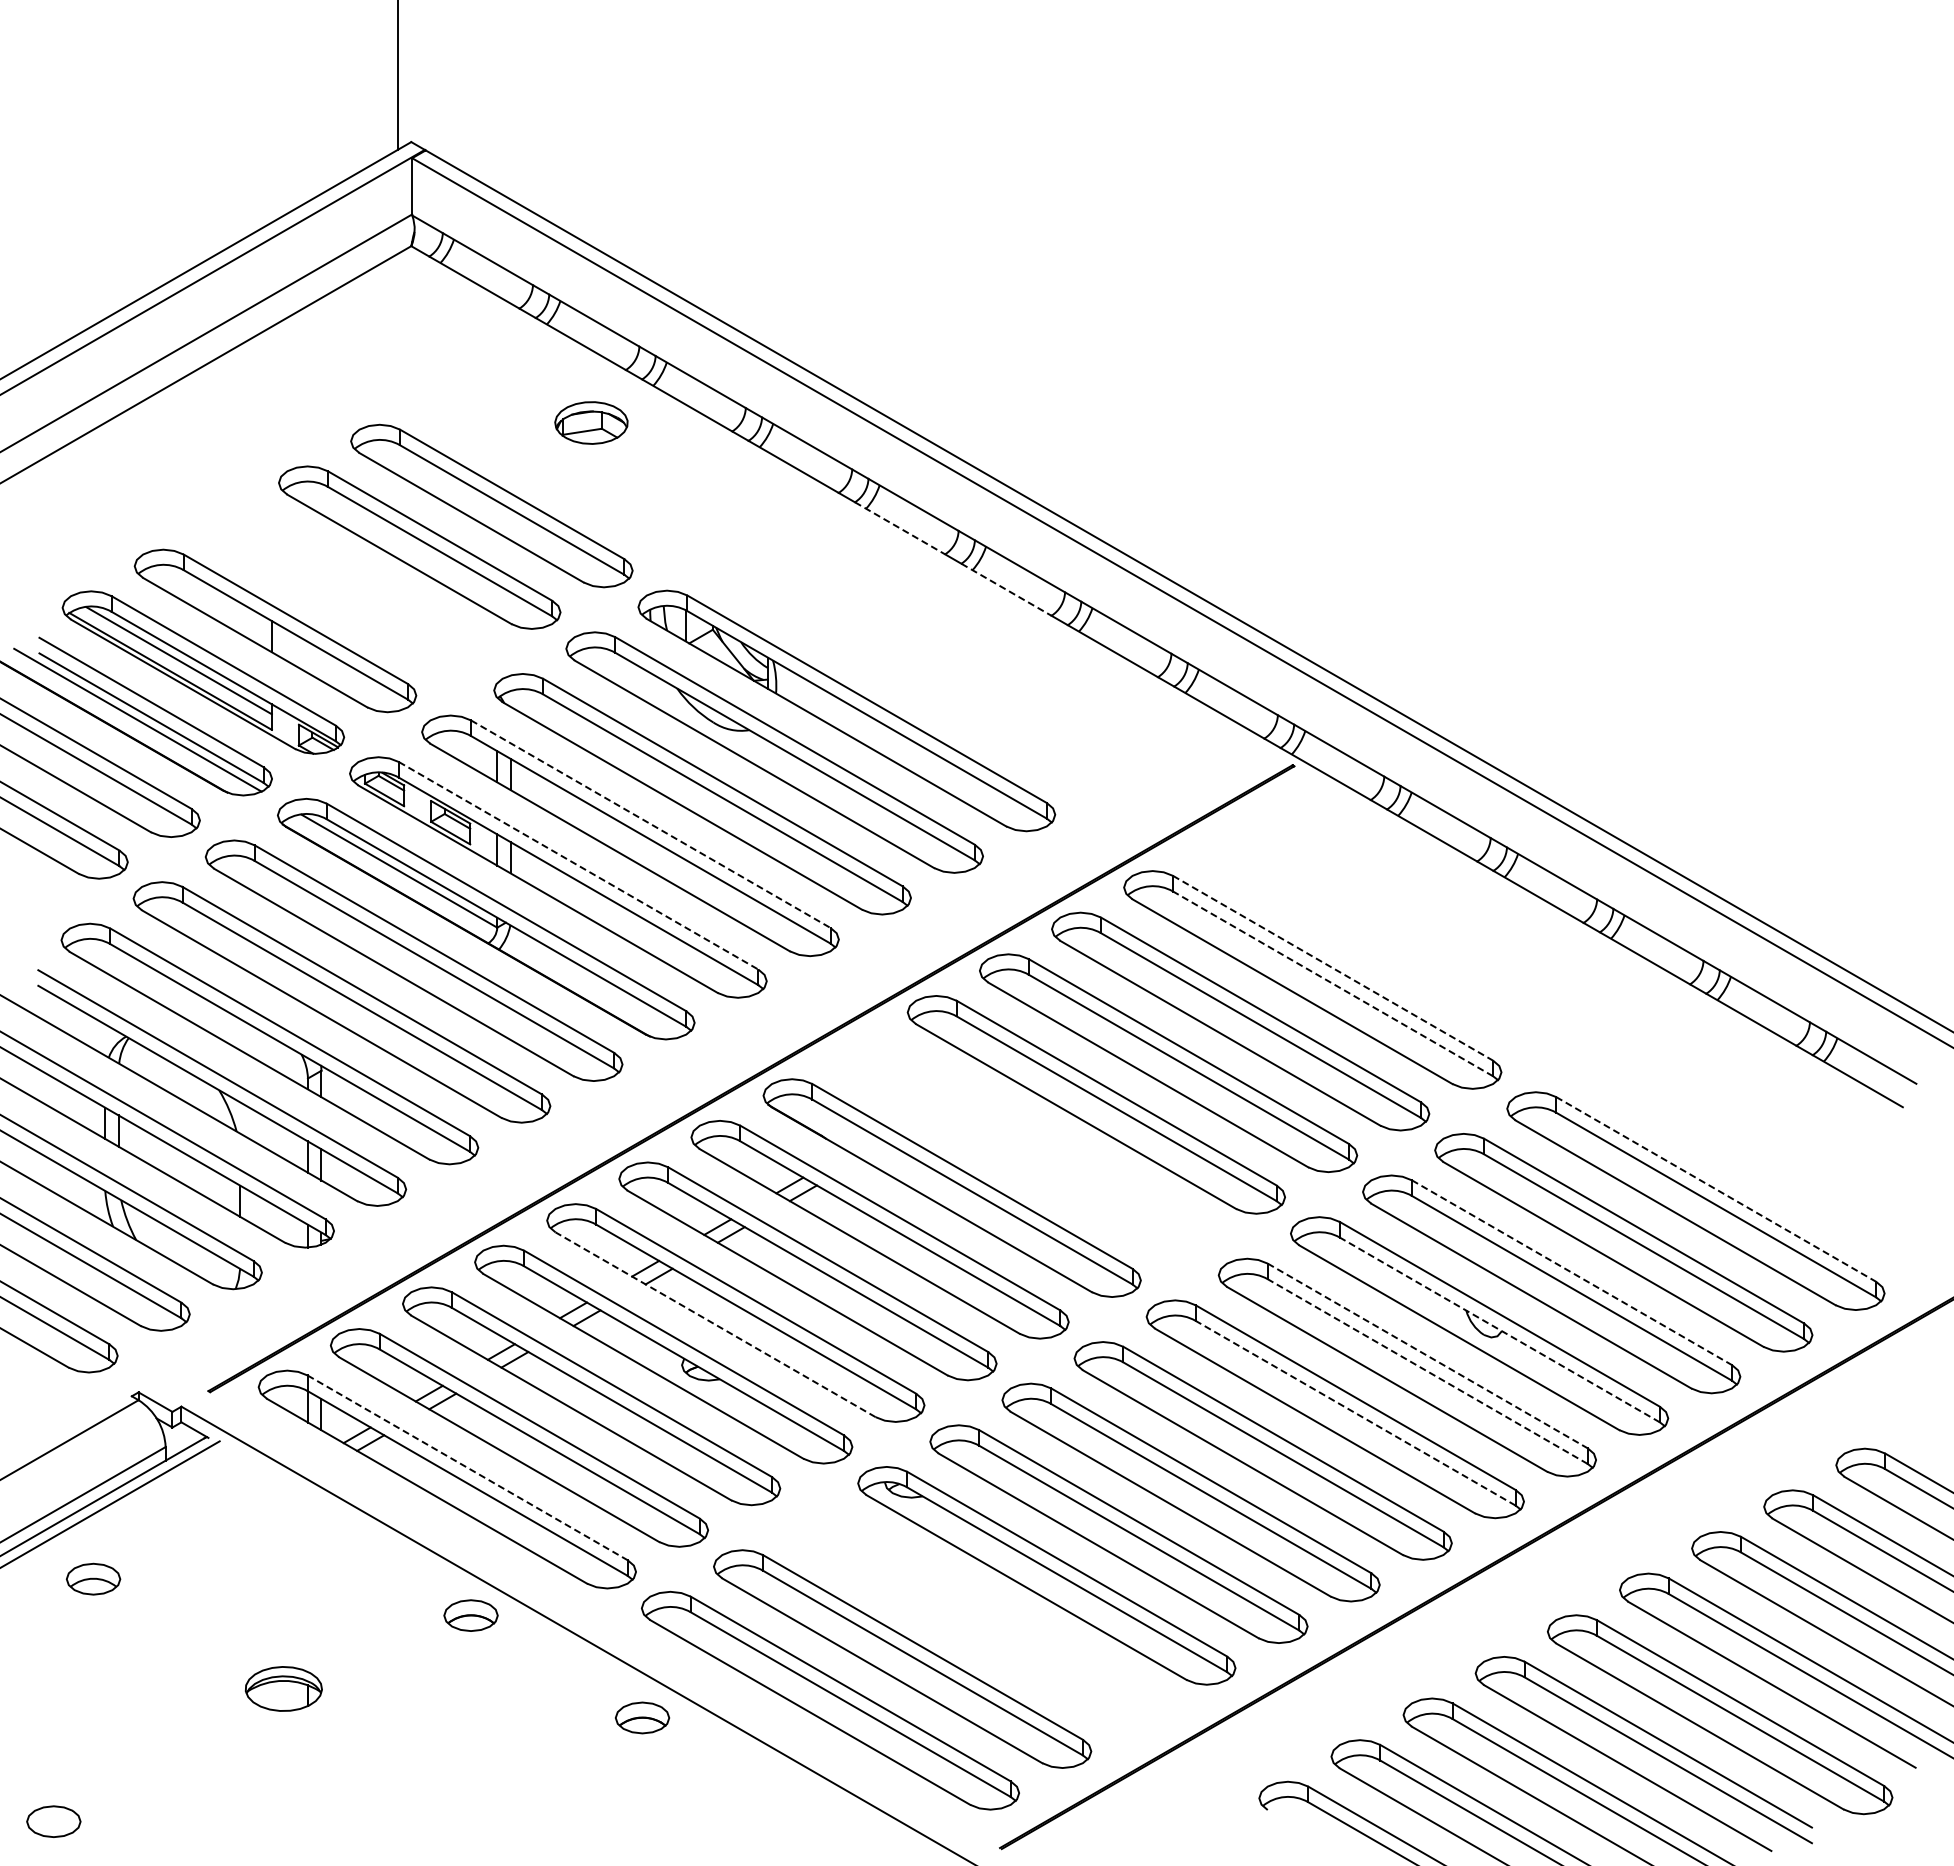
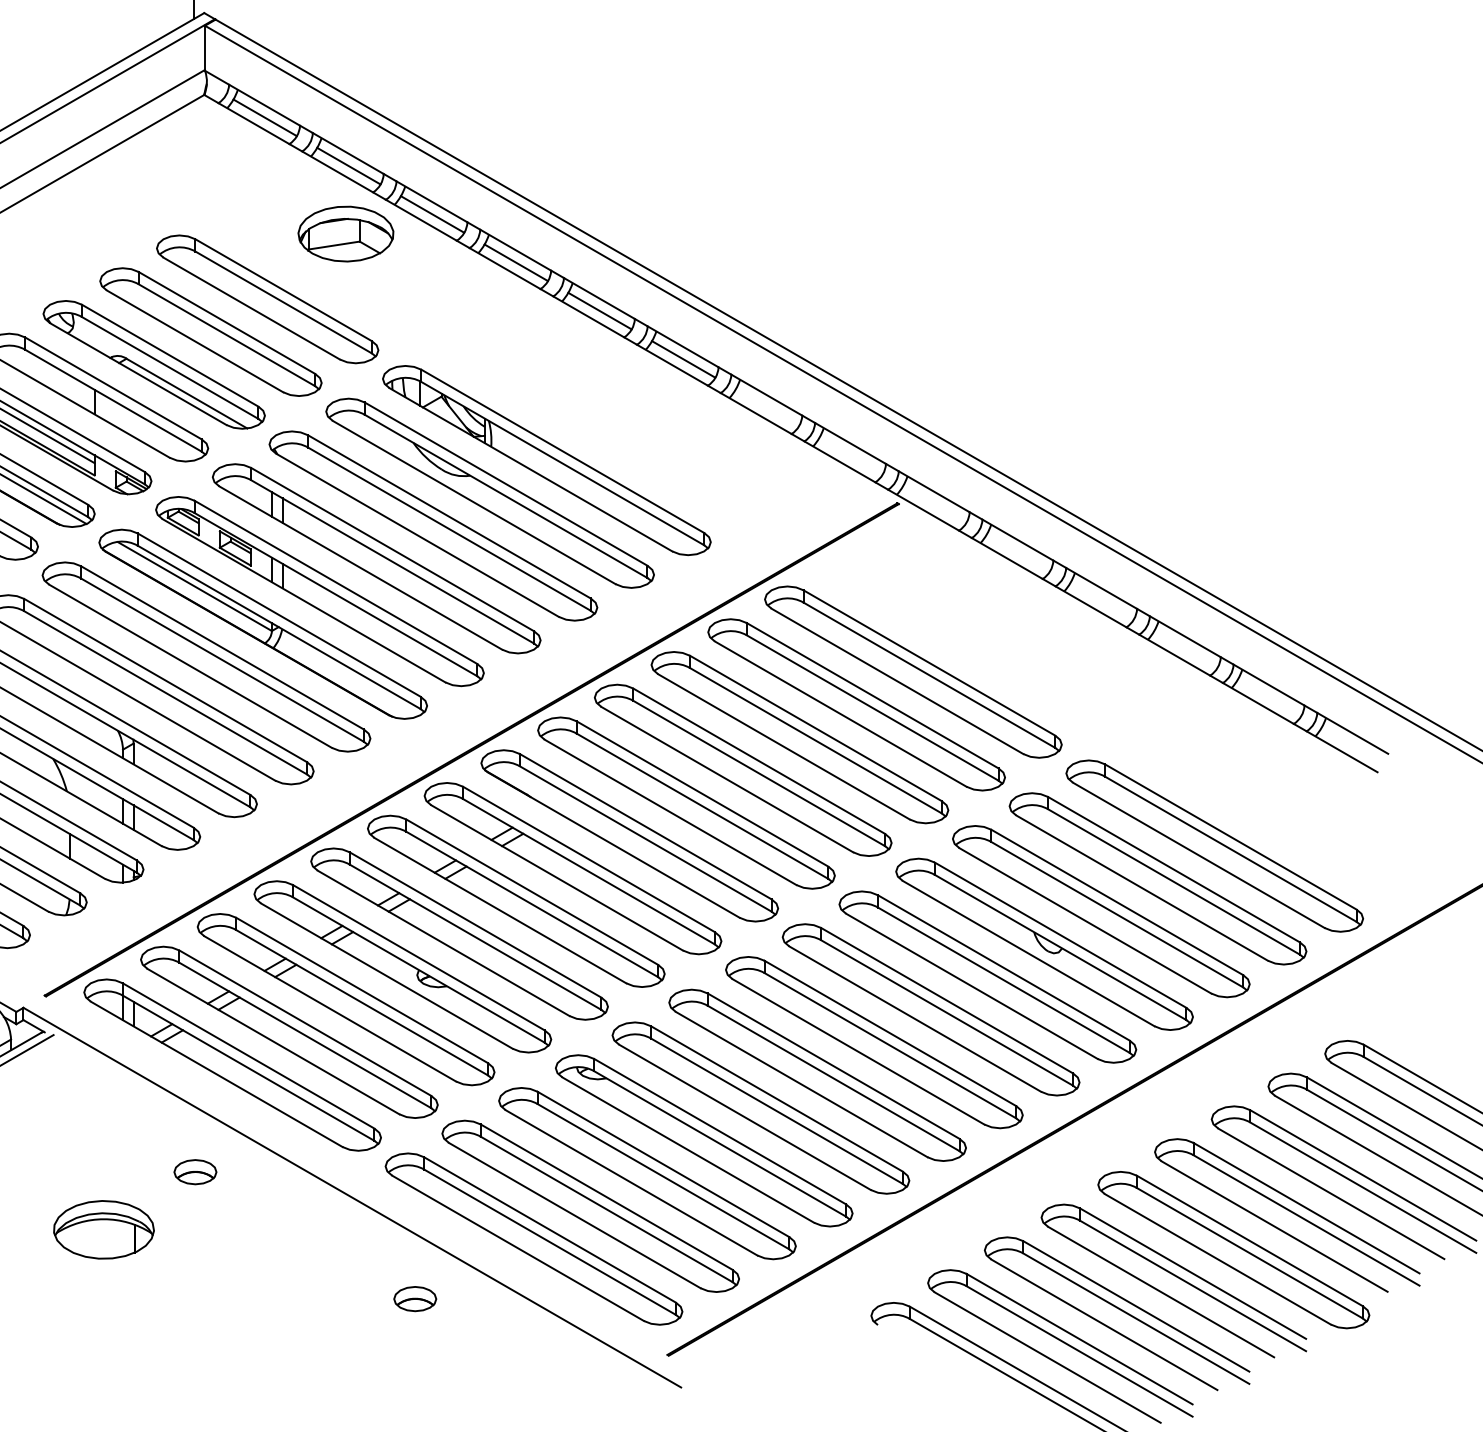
line: (488, 275) -> (265, 118), added
line: (594, 336) -> (348, 166), added
line: (701, 397) -> (432, 213), added
part: (591, 422) -> (346, 233), size x1.67
line: (807, 459) -> (515, 262), added
line: (914, 520) -> (600, 310), added
line: (900, 528) -> (589, 317), dashed -> solid
line: (1020, 582) -> (683, 359), added
part: (347, 589) -> (154, 365), added
line: (1006, 590) -> (672, 365), dashed -> solid
line: (650, 824) -> (392, 549), dashed -> solid
line: (578, 865) -> (335, 582), dashed -> solid
line: (1333, 968) -> (929, 663), dashed -> solid
line: (1333, 983) -> (929, 674), dashed -> solid
part: (1023, 1146) -> (685, 803), added
line: (1716, 1189) -> (1230, 836), dashed -> solid
line: (1571, 1272) -> (1116, 902), dashed -> solid
line: (715, 1324) -> (443, 943), dashed -> solid
line: (1499, 1329) -> (1060, 947), dashed -> solid
line: (1427, 1355) -> (1003, 967), dashed -> solid
line: (1427, 1371) -> (1003, 980), dashed -> solid
line: (1355, 1413) -> (946, 1013), dashed -> solid
line: (467, 1467) -> (248, 1055), dashed -> solid
part: (470, 1615) -> (195, 1172), moved
part: (974, 1617) -> (647, 1173), added
part: (283, 1688) -> (103, 1229), size x1.67
part: (642, 1717) -> (415, 1298), moved

